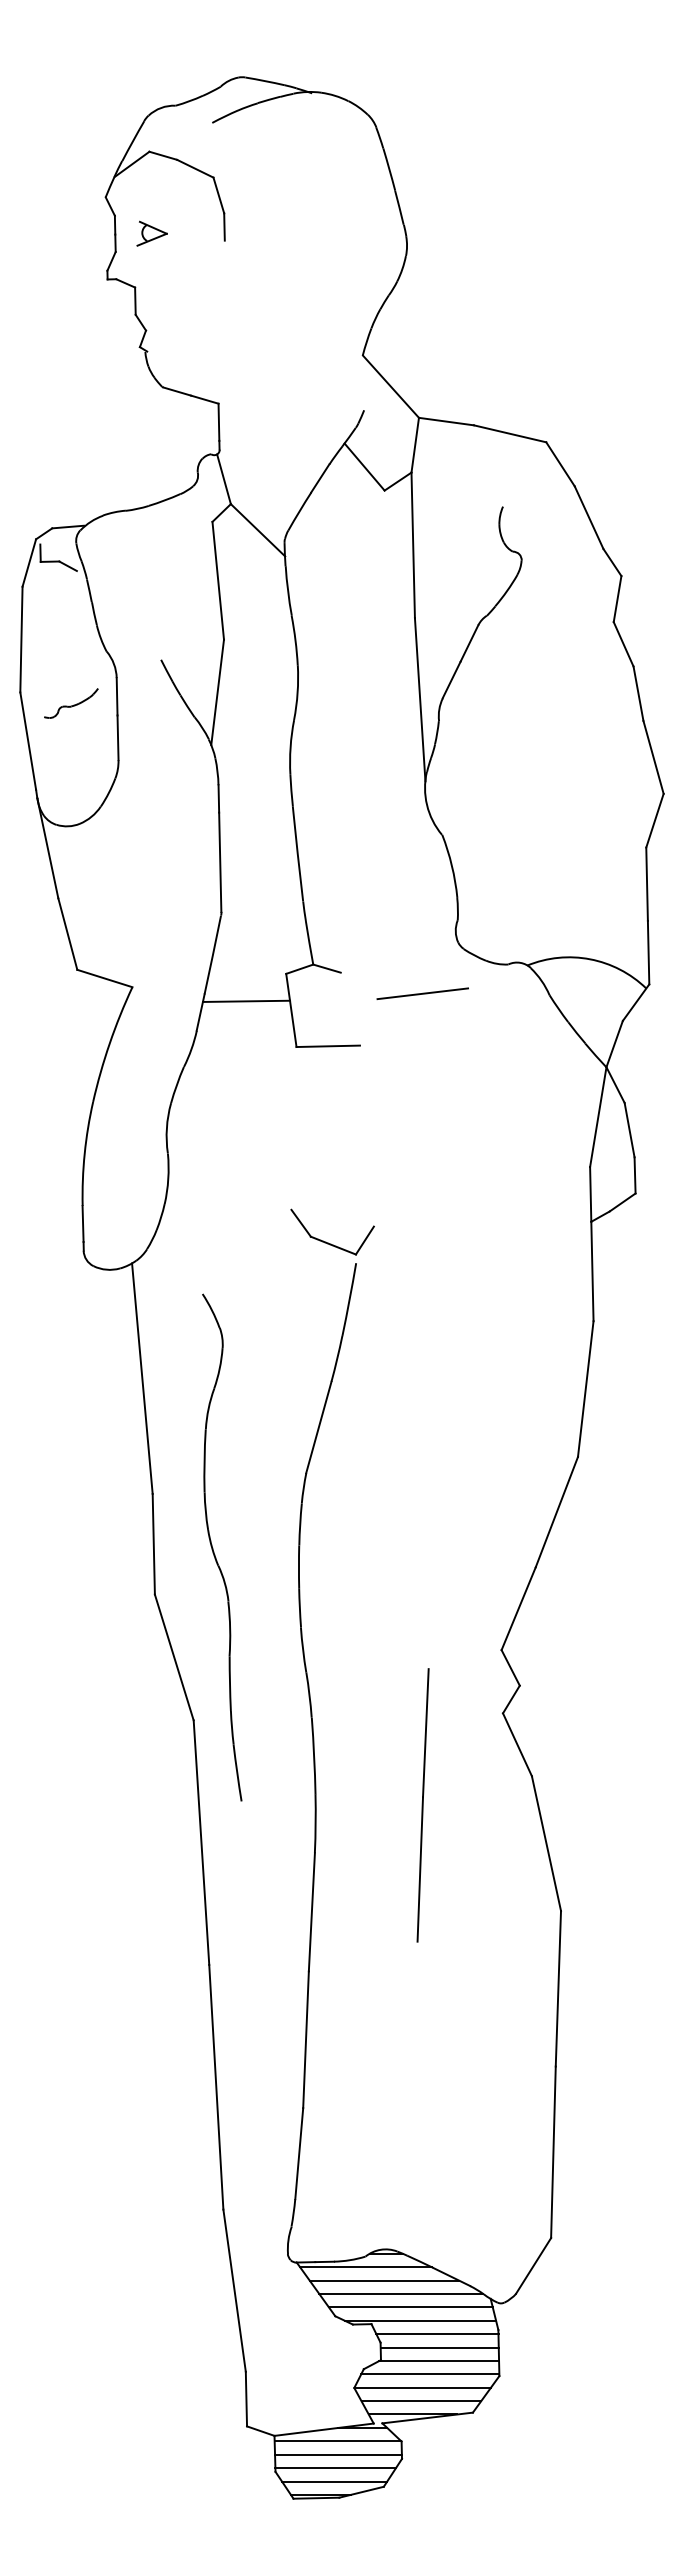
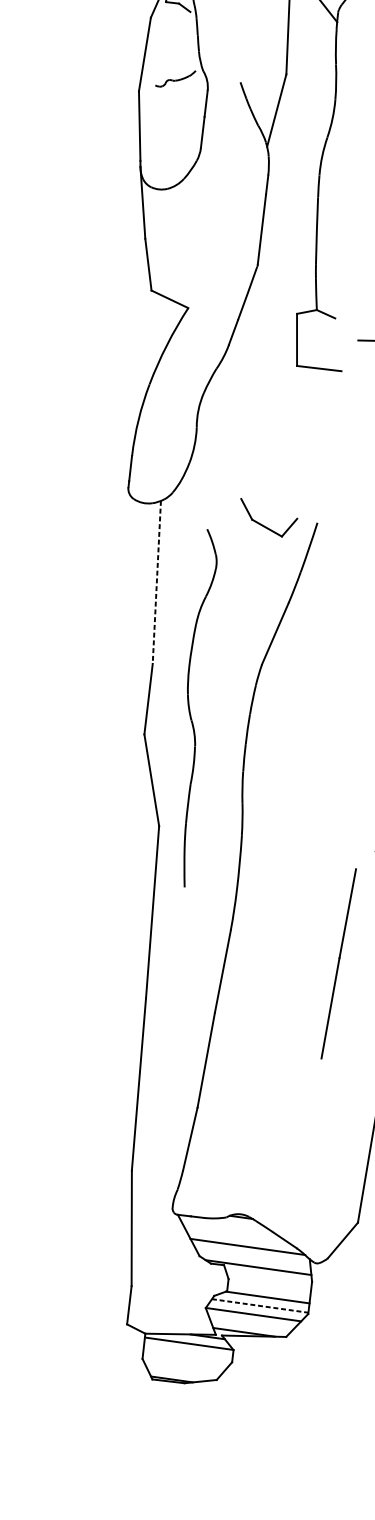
part: (71, 703) -> (175, 78), moved
line: (246, 1000) -> (266, 328), removed
part: (326, 1241) -> (262, 524), moved
line: (142, 1378) -> (156, 582), solid -> dashed
line: (422, 1805) -> (338, 963), moved
line: (365, 2267) -> (225, 1225), removed
line: (383, 2280) -> (236, 1235), removed
line: (410, 2307) -> (252, 1257), removed
line: (437, 2334) -> (269, 1278), removed
line: (439, 2347) -> (269, 1288), removed
line: (430, 2374) -> (260, 1306), solid -> dashed
line: (421, 2401) -> (251, 1324), removed
line: (338, 2454) -> (188, 1352), removed
line: (335, 2468) -> (184, 1362), removed
line: (334, 2481) -> (182, 1371), removed

